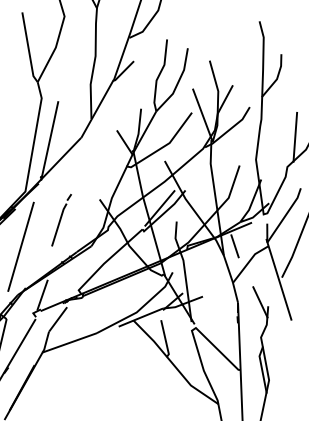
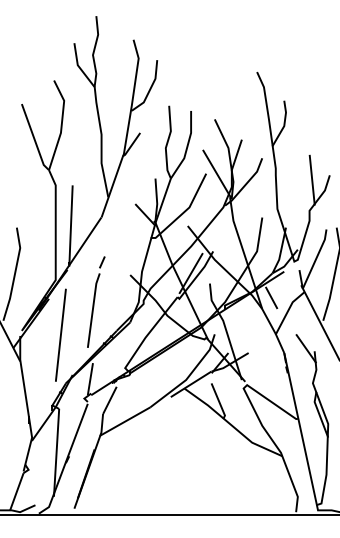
part: (61, 219) -> (96, 301), size x1.67

